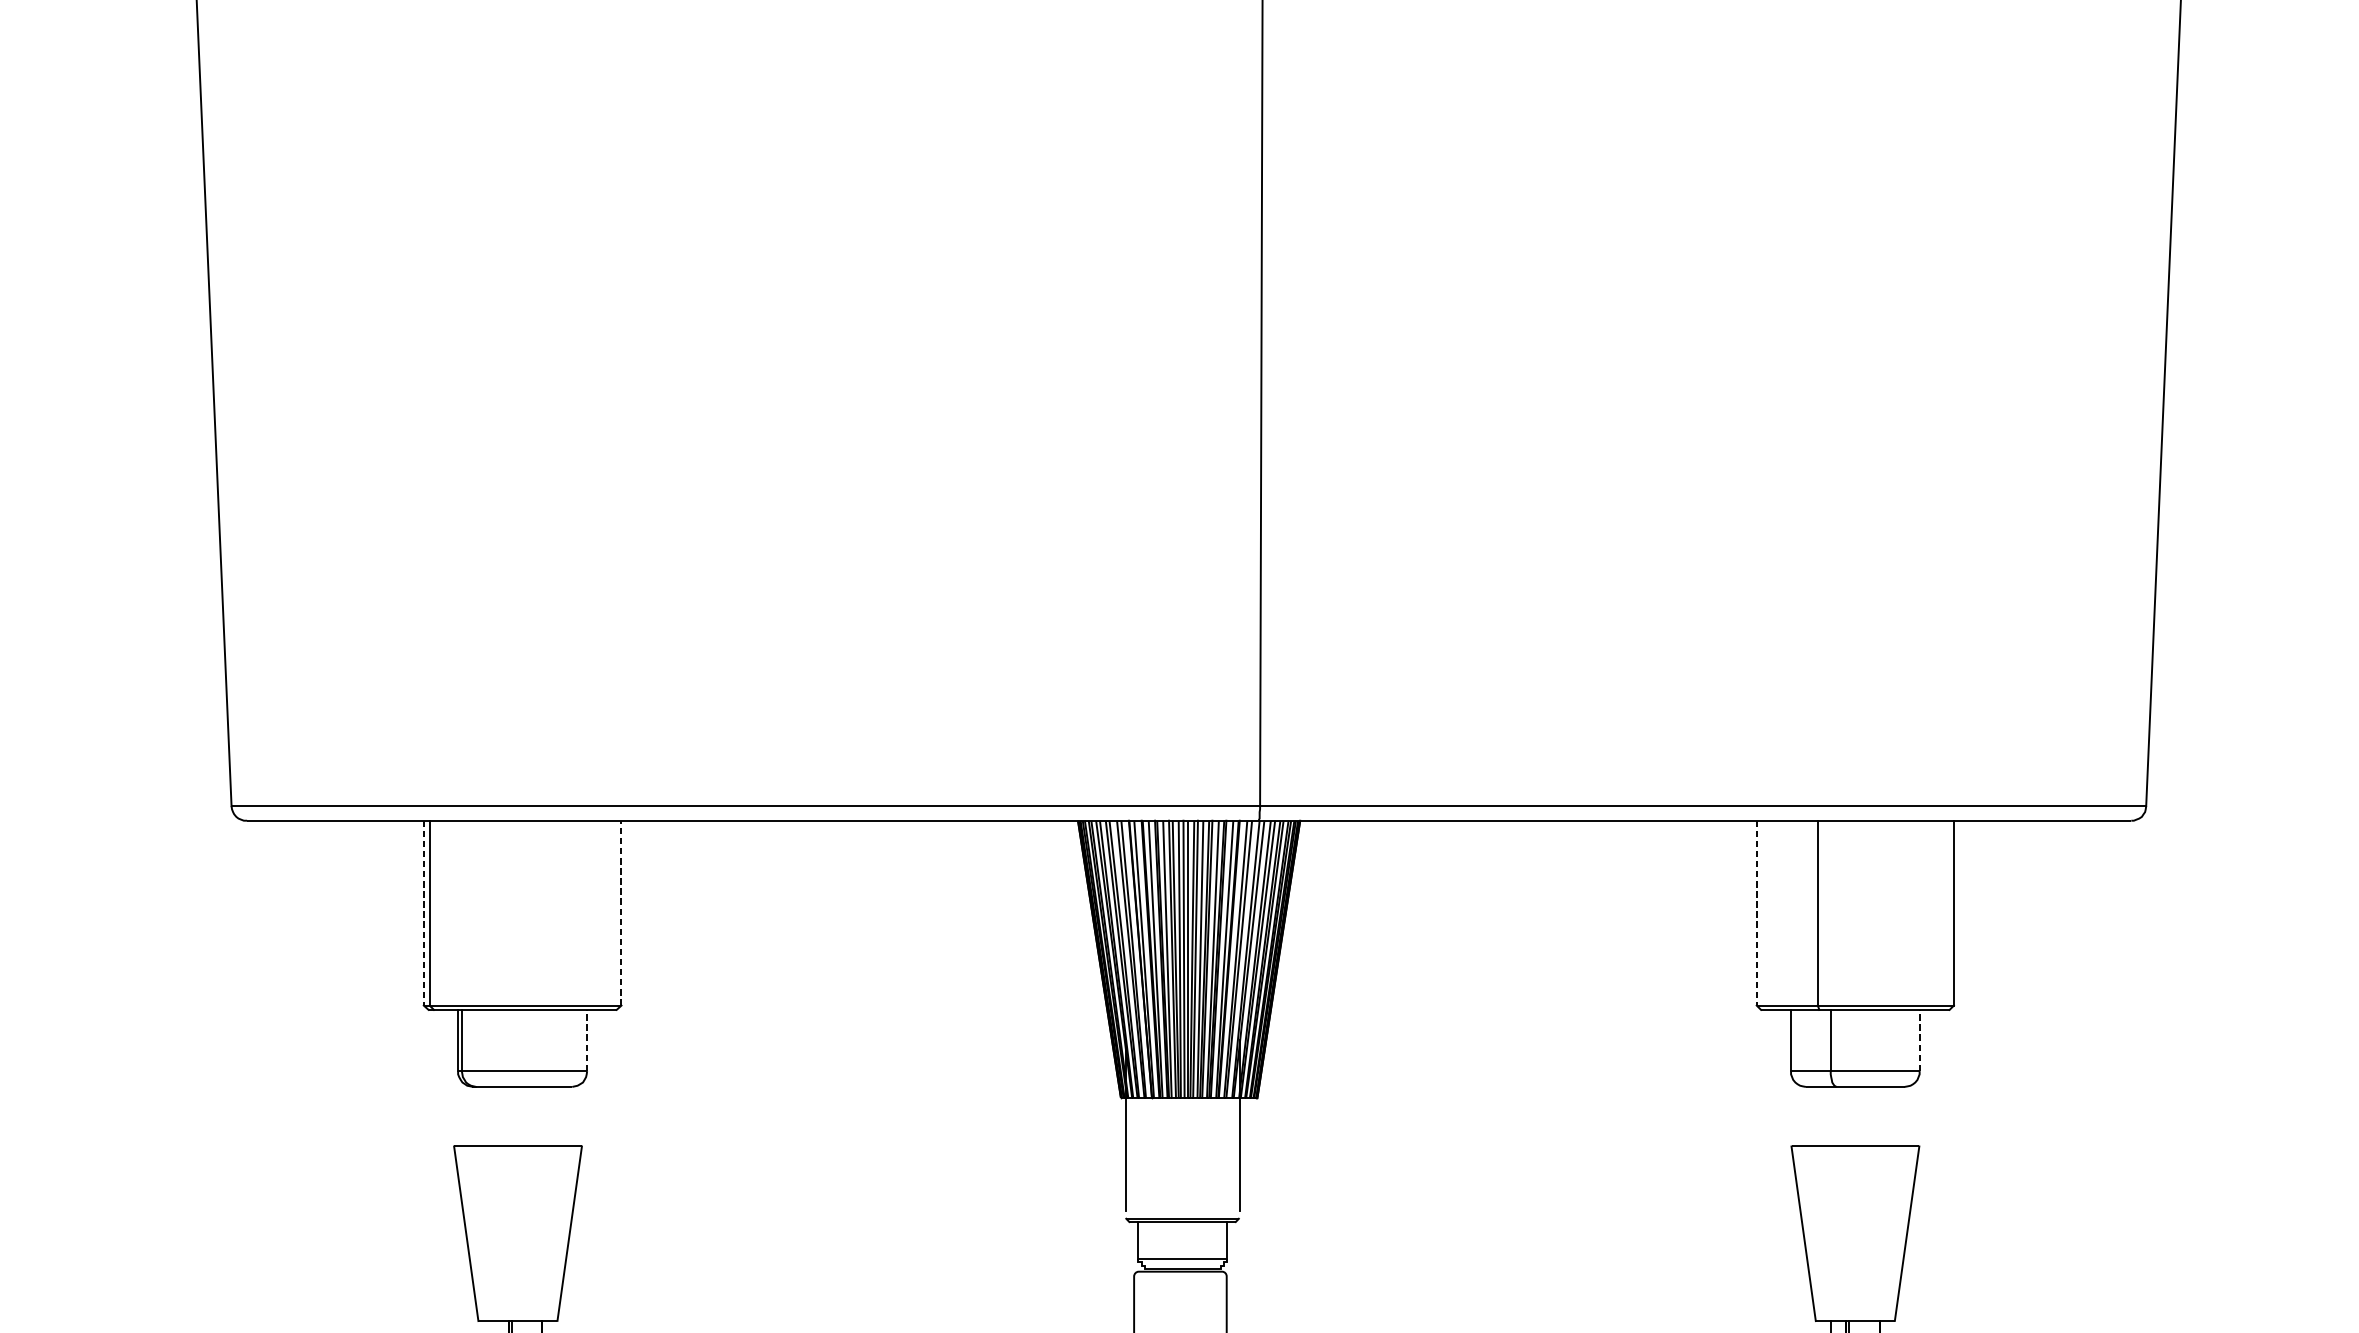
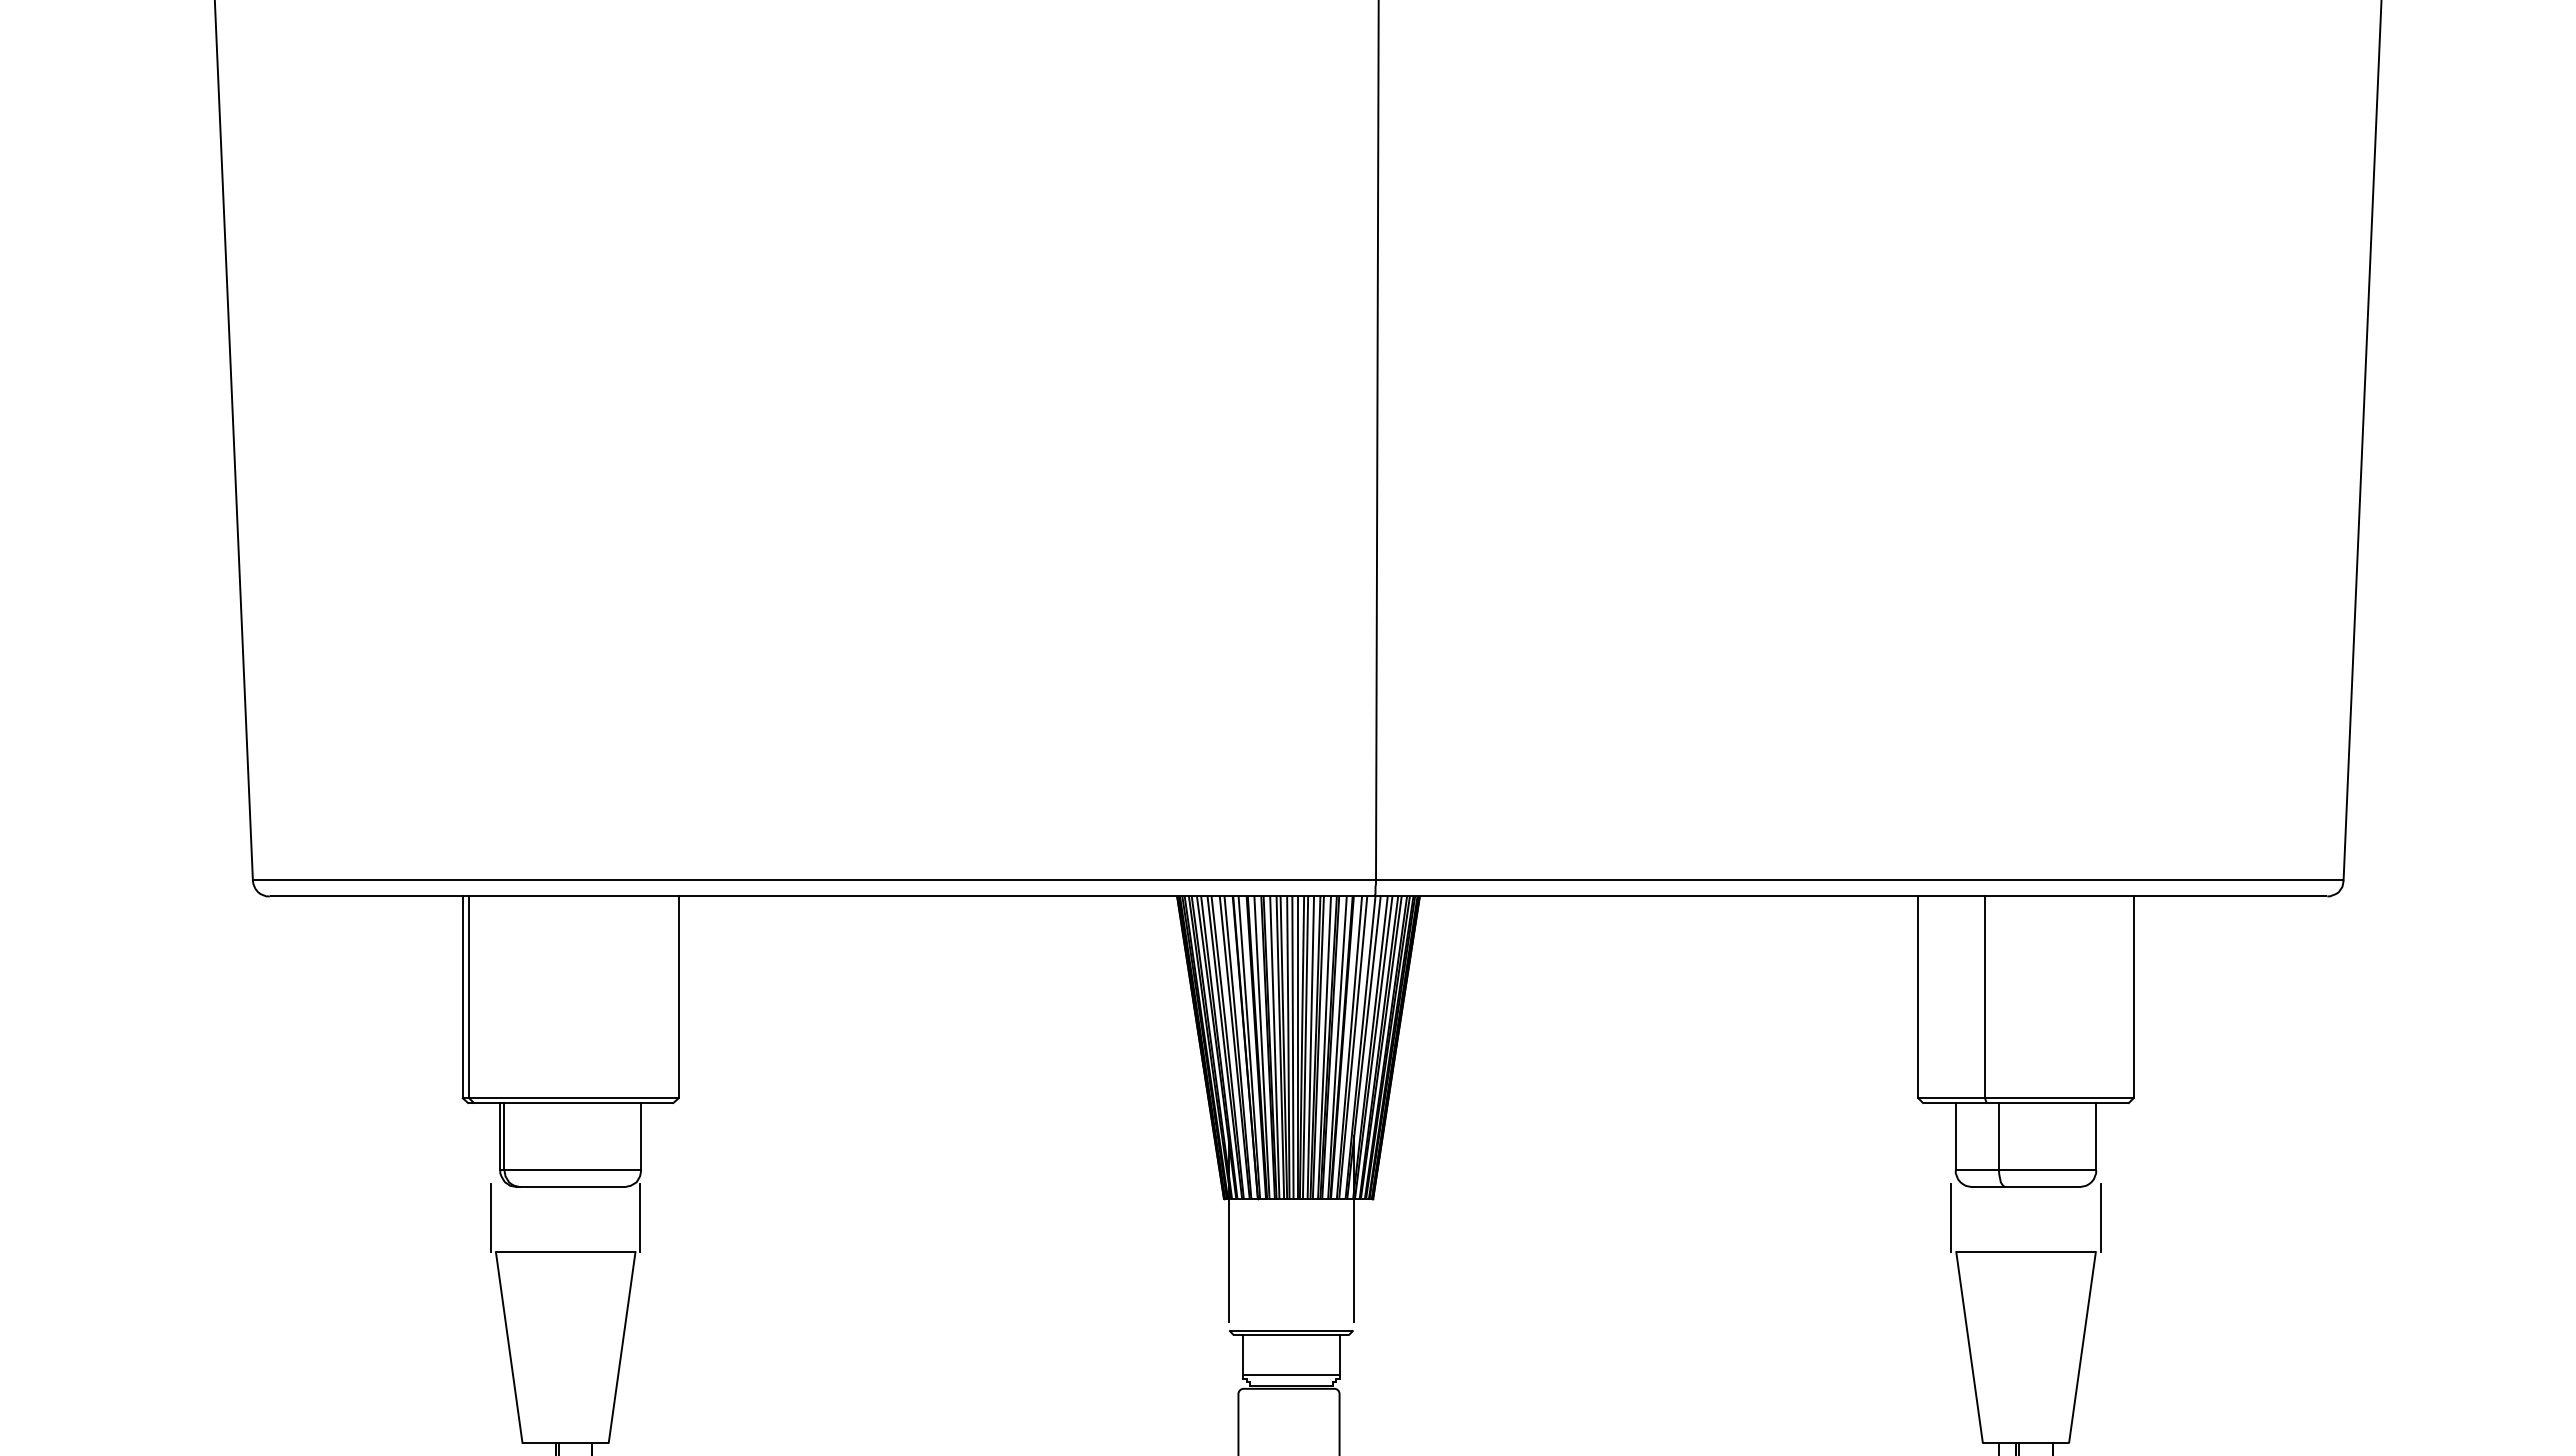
line: (423, 913) -> (462, 997), dashed -> solid
line: (621, 913) -> (678, 997), dashed -> solid
line: (1756, 913) -> (1918, 997), dashed -> solid
line: (587, 1039) -> (641, 1135), dashed -> solid
line: (1919, 1039) -> (2096, 1135), dashed -> solid
line: (449, 1114) -> (490, 1217), added
line: (586, 1114) -> (640, 1217), added
line: (1787, 1114) -> (1951, 1217), added
line: (1923, 1114) -> (2100, 1217), added

